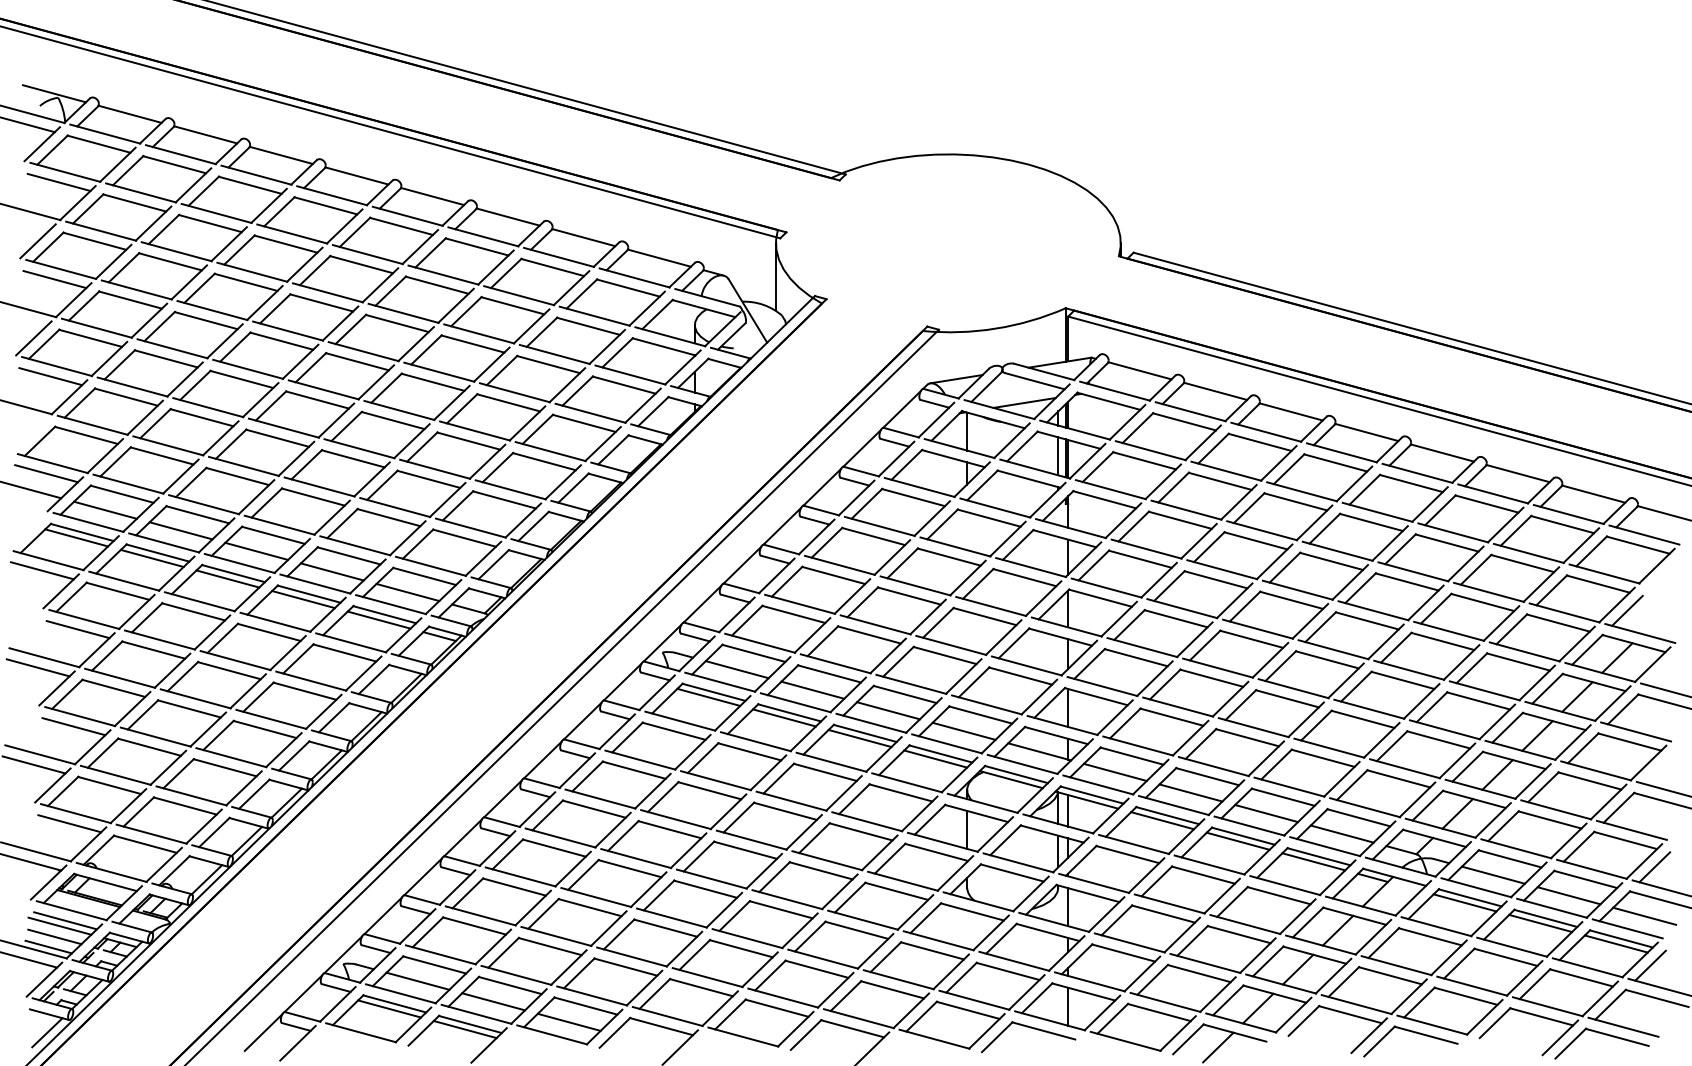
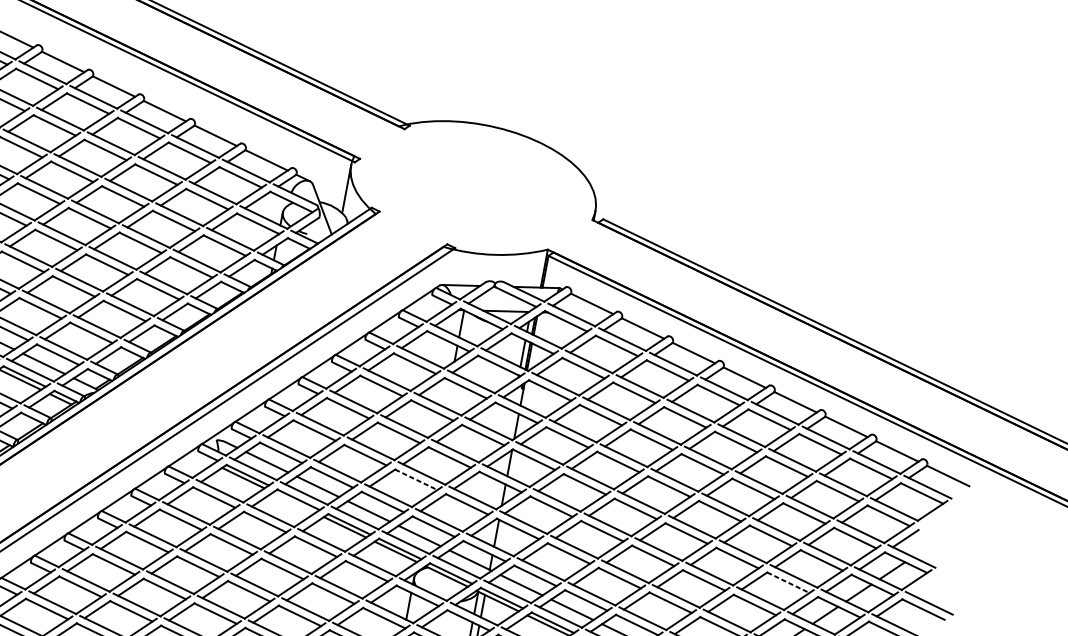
line: (945, 655) -> (416, 479), solid -> dashed
line: (1478, 700) -> (788, 582), solid -> dashed
line: (784, 717) -> (294, 502), removed

